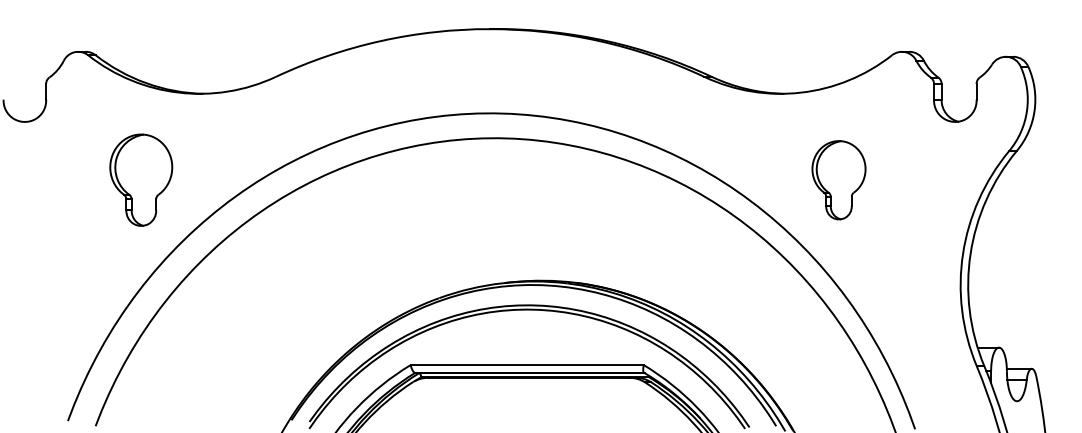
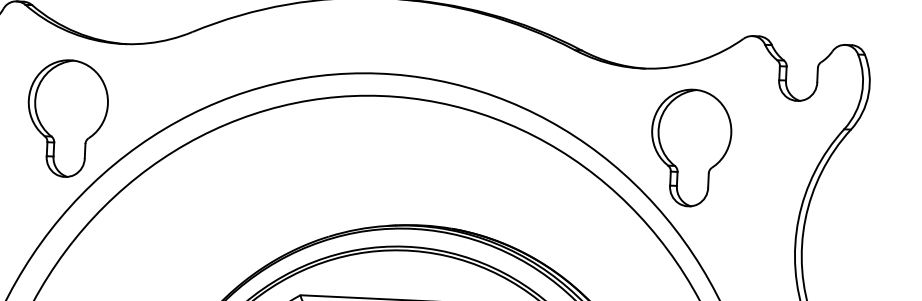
part: (141, 180) -> (67, 119), size x1.43
part: (838, 180) -> (690, 148), size x1.67

